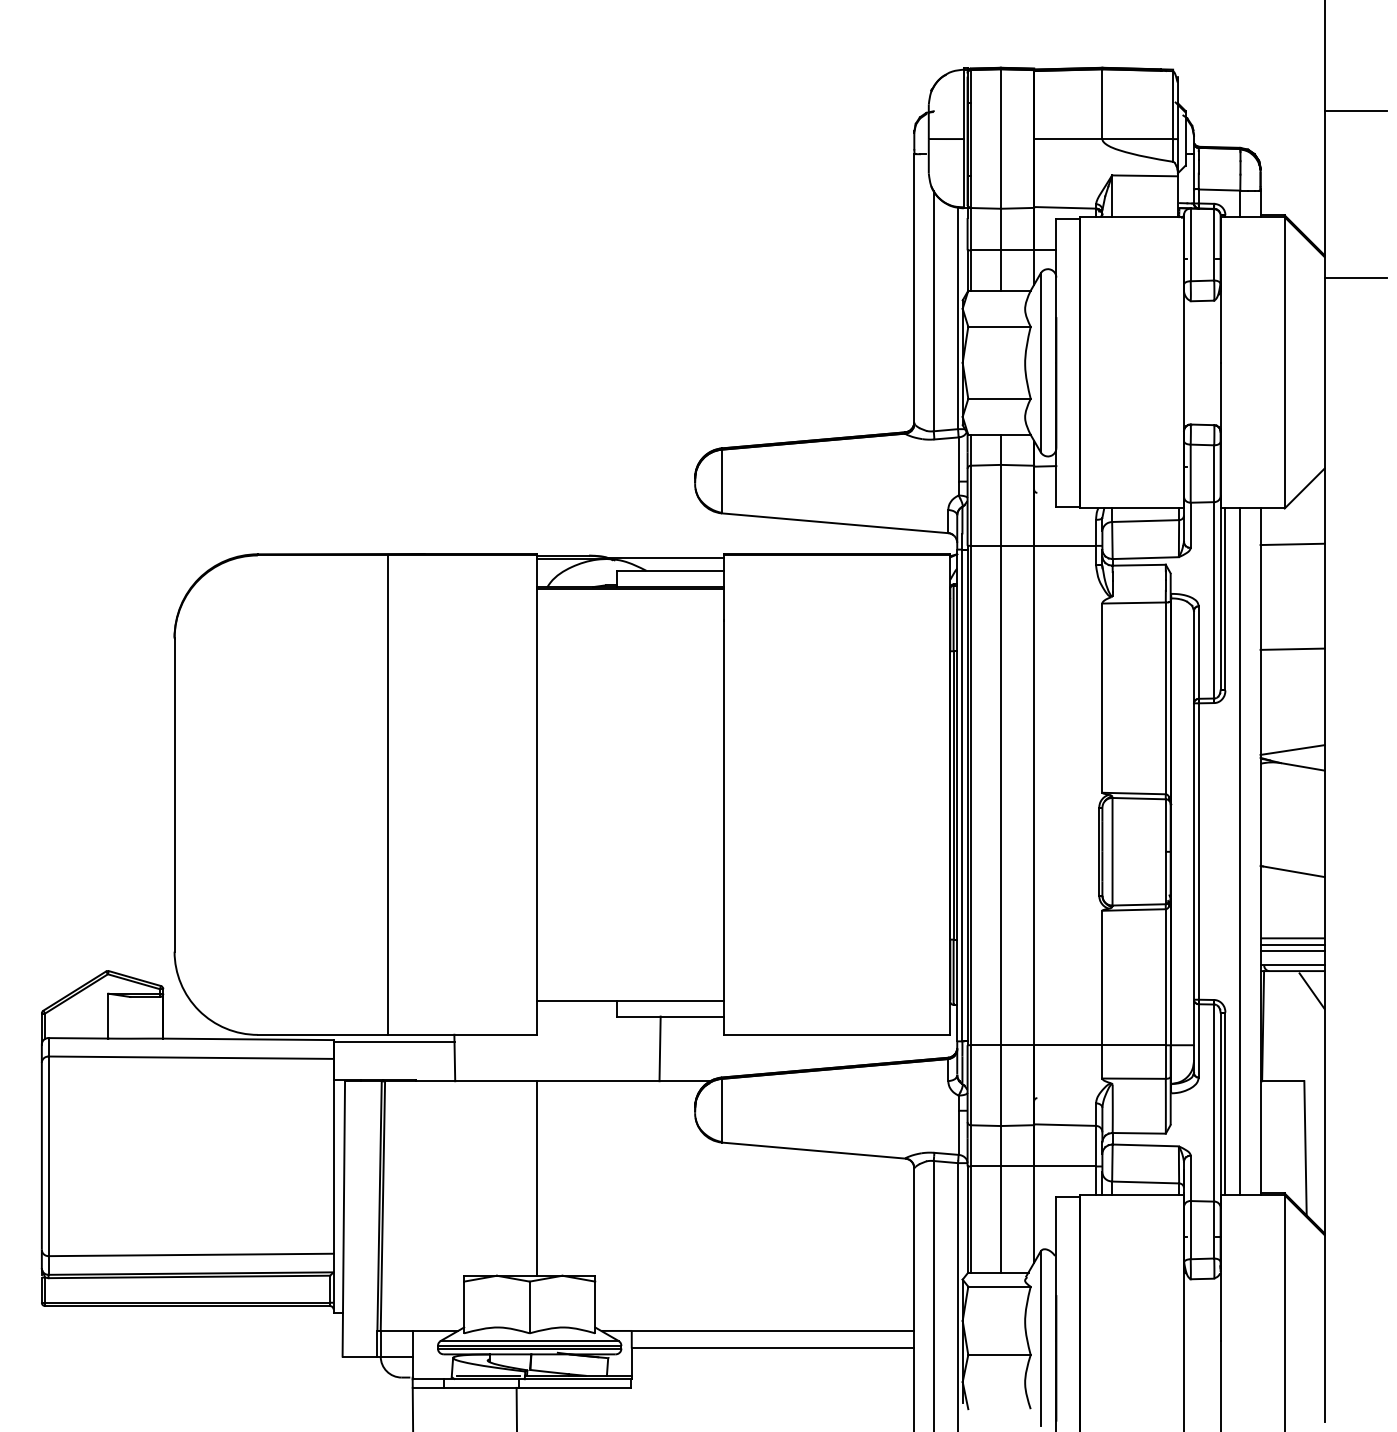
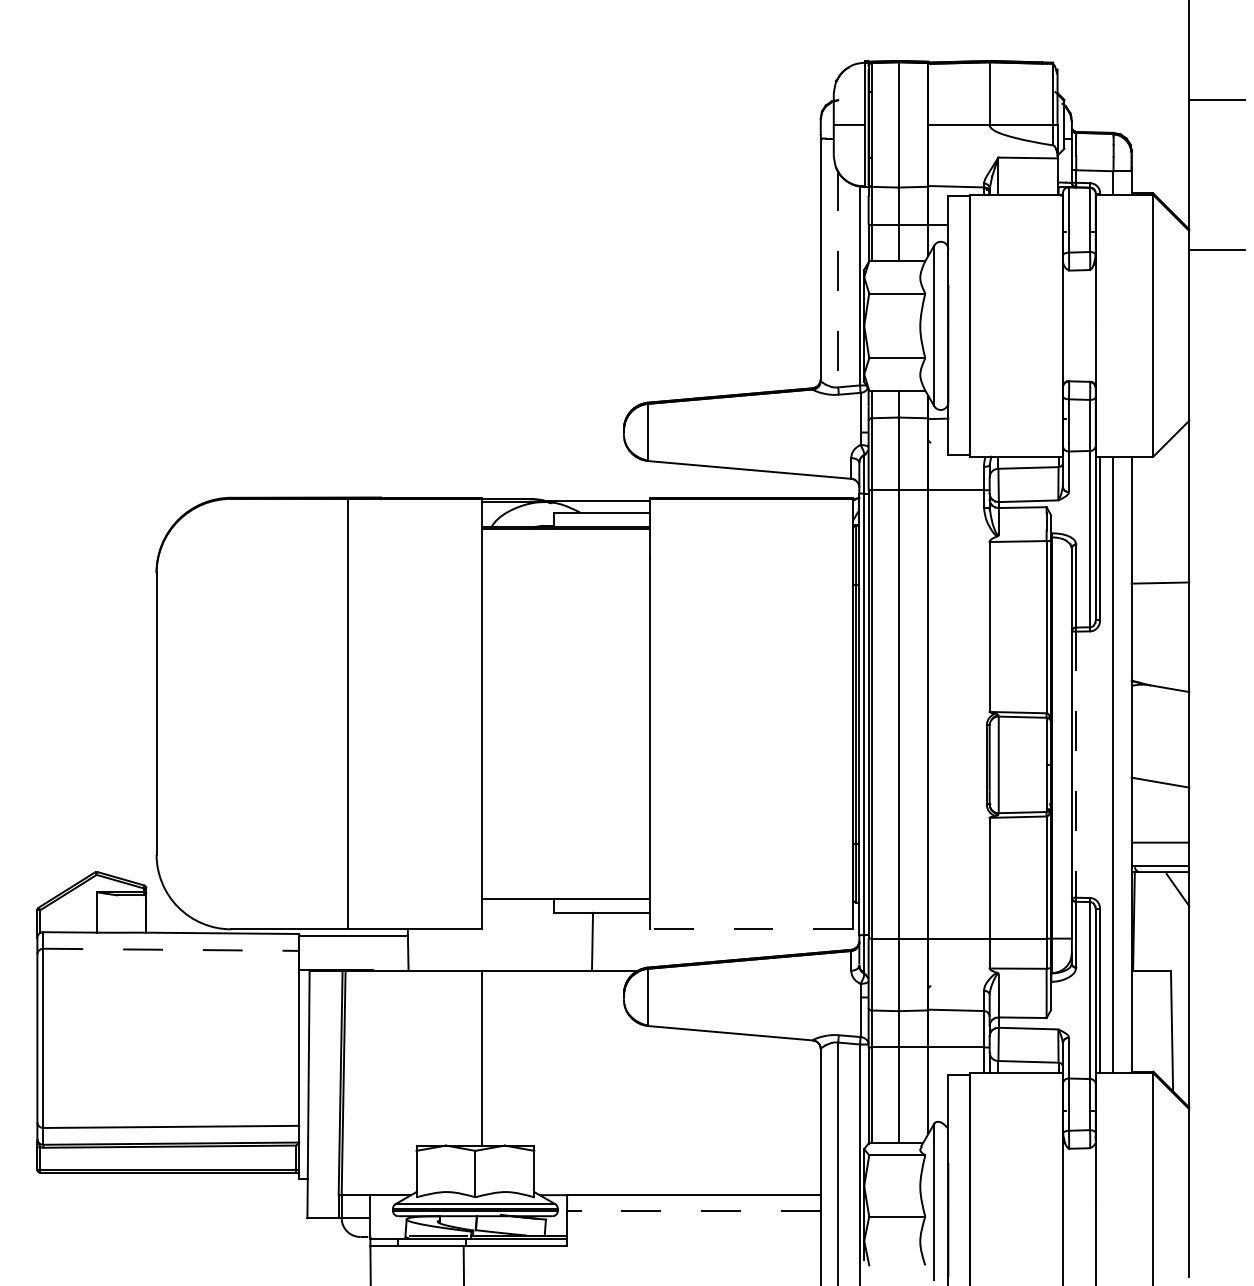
line: (933, 311) -> (838, 279), solid -> dashed
line: (1292, 544) -> (1160, 489), removed
line: (1292, 749) -> (1160, 673), removed
line: (1198, 852) -> (1075, 765), solid -> dashed
line: (1292, 944) -> (1160, 848), removed
line: (1292, 951) -> (1160, 854), removed
line: (836, 1034) -> (750, 928), solid -> dashed
line: (191, 1057) -> (171, 949), solid -> dashed
line: (772, 1348) -> (693, 1210), solid -> dashed

